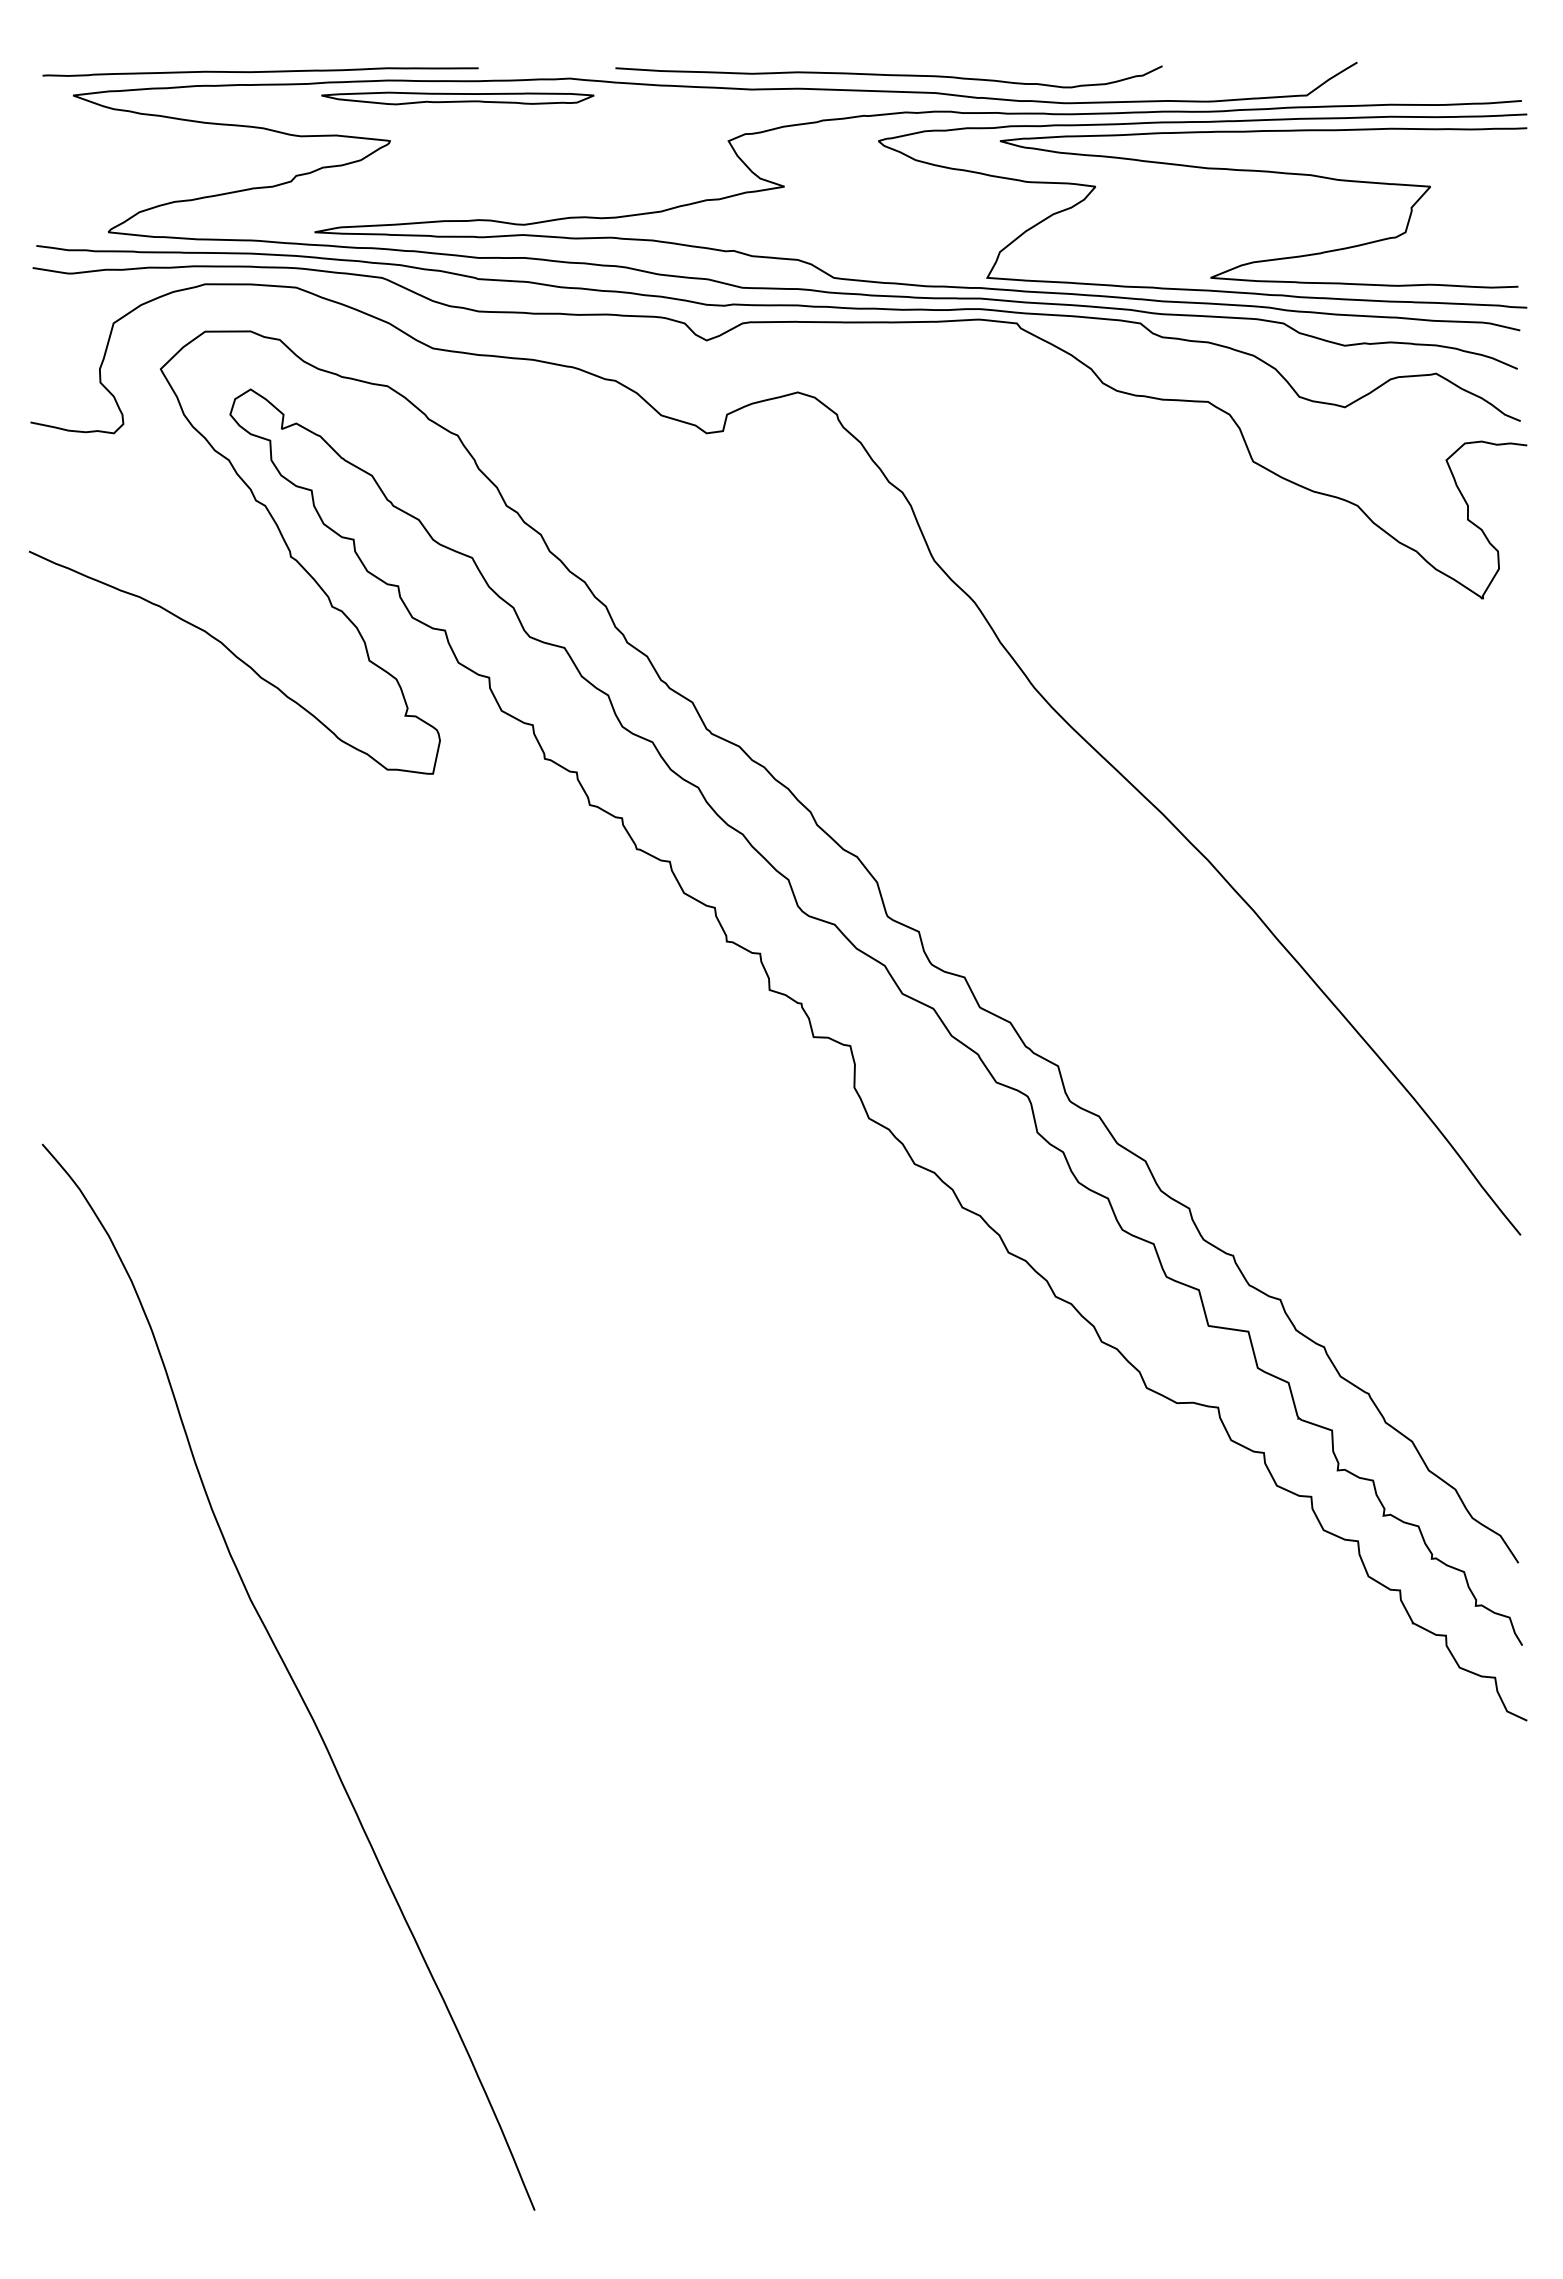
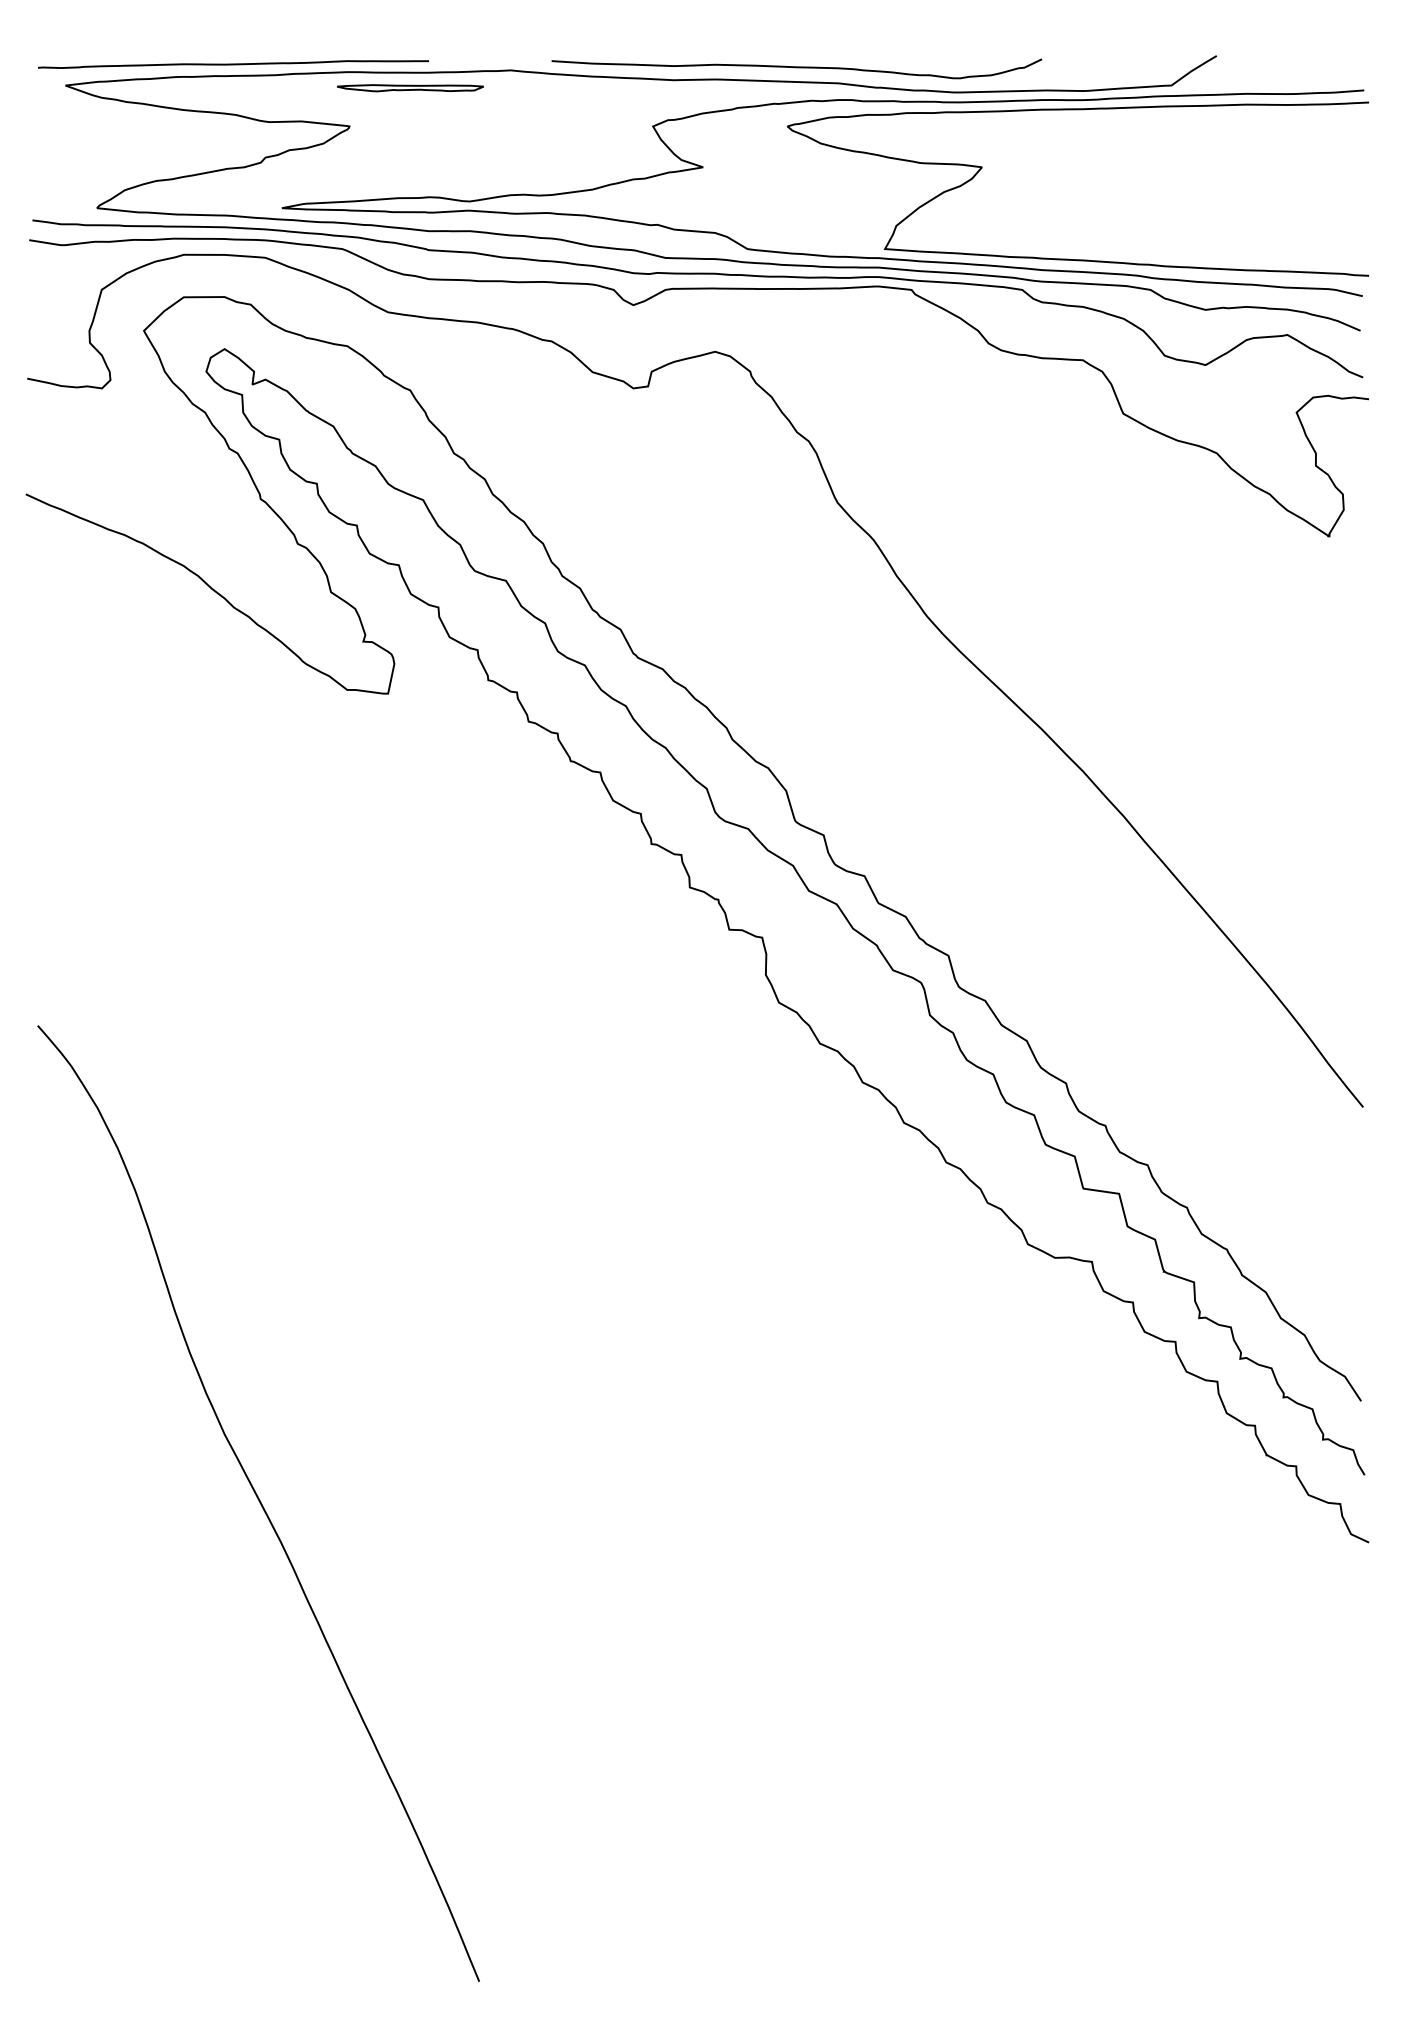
part: (457, 98) -> (410, 88), size x0.6
curve: (1263, 172) -> (1132, 154), removed

